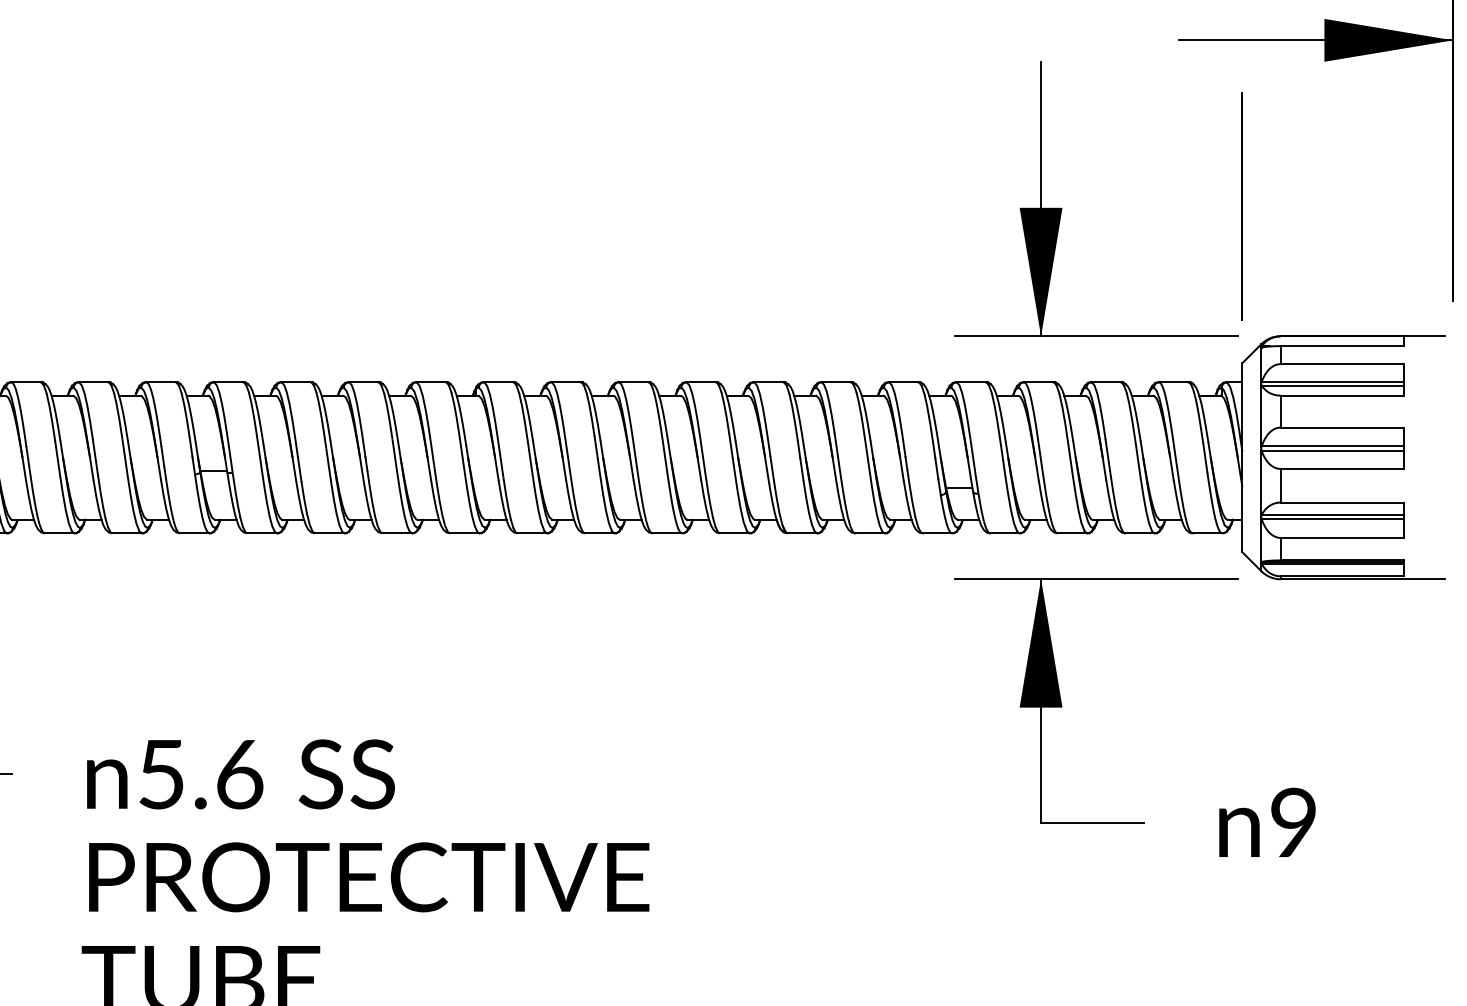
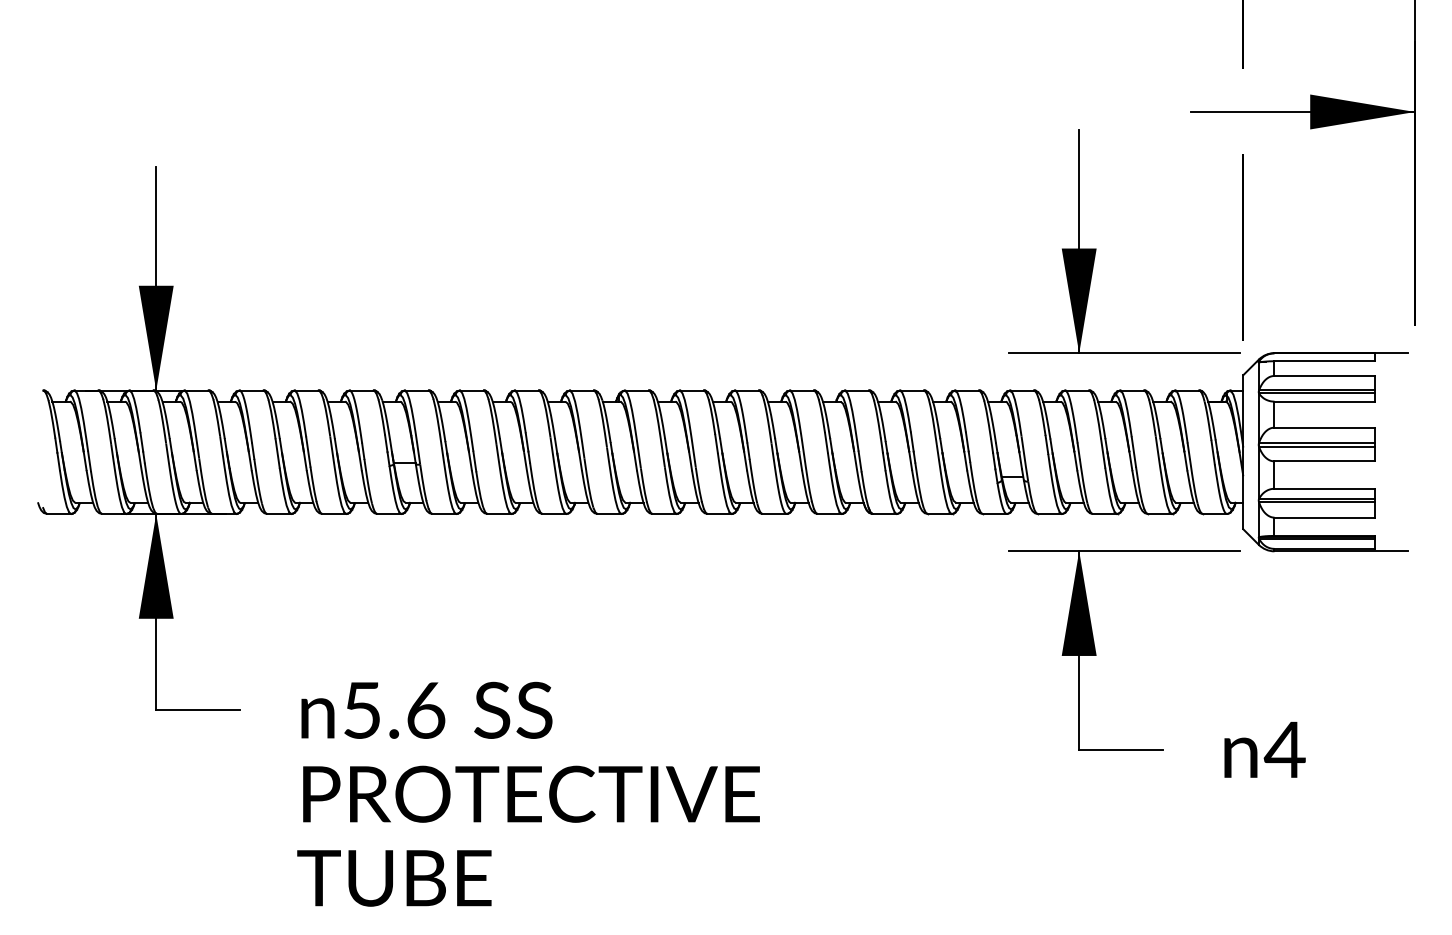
text: (1292, 822) -> (1284, 749), 9 -> 4

